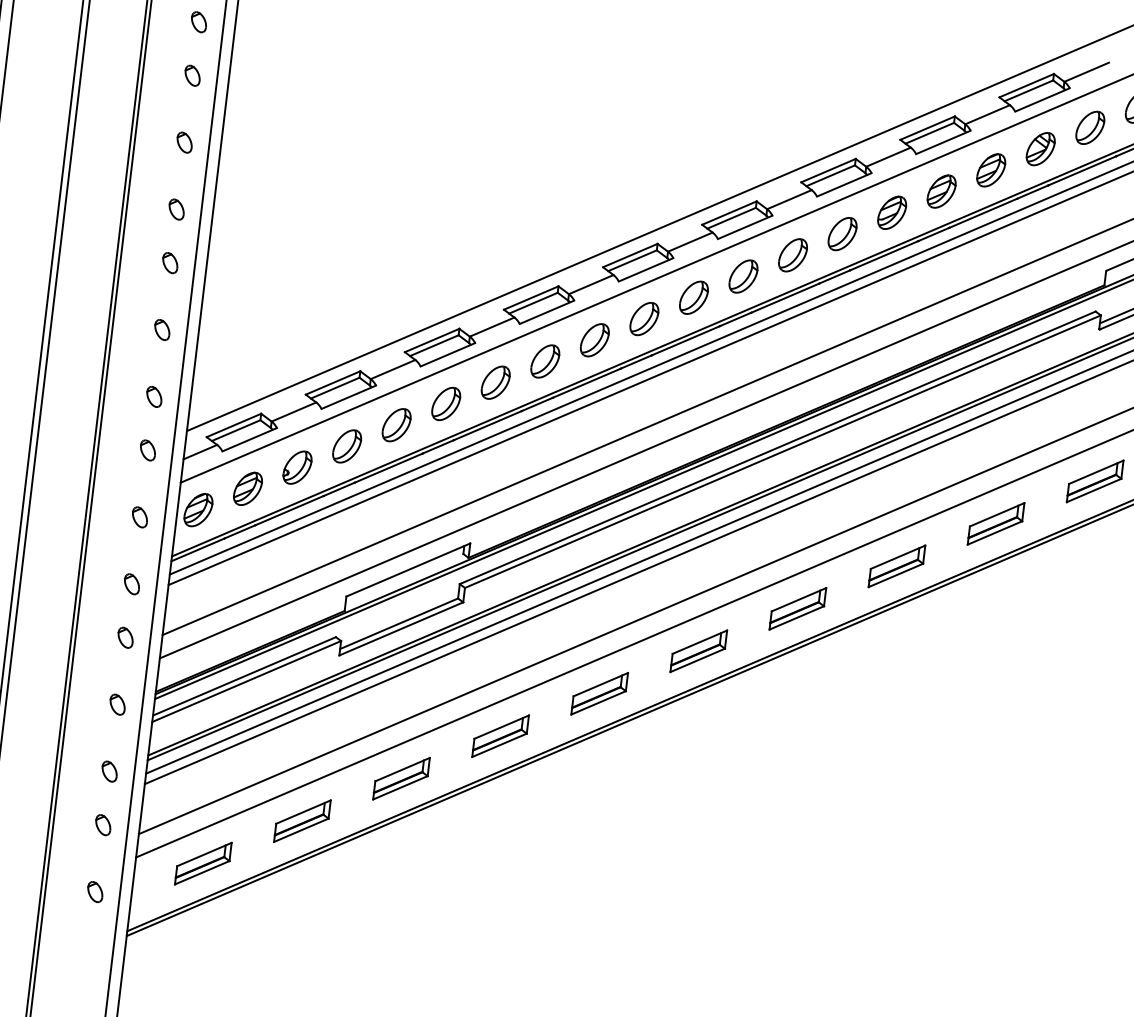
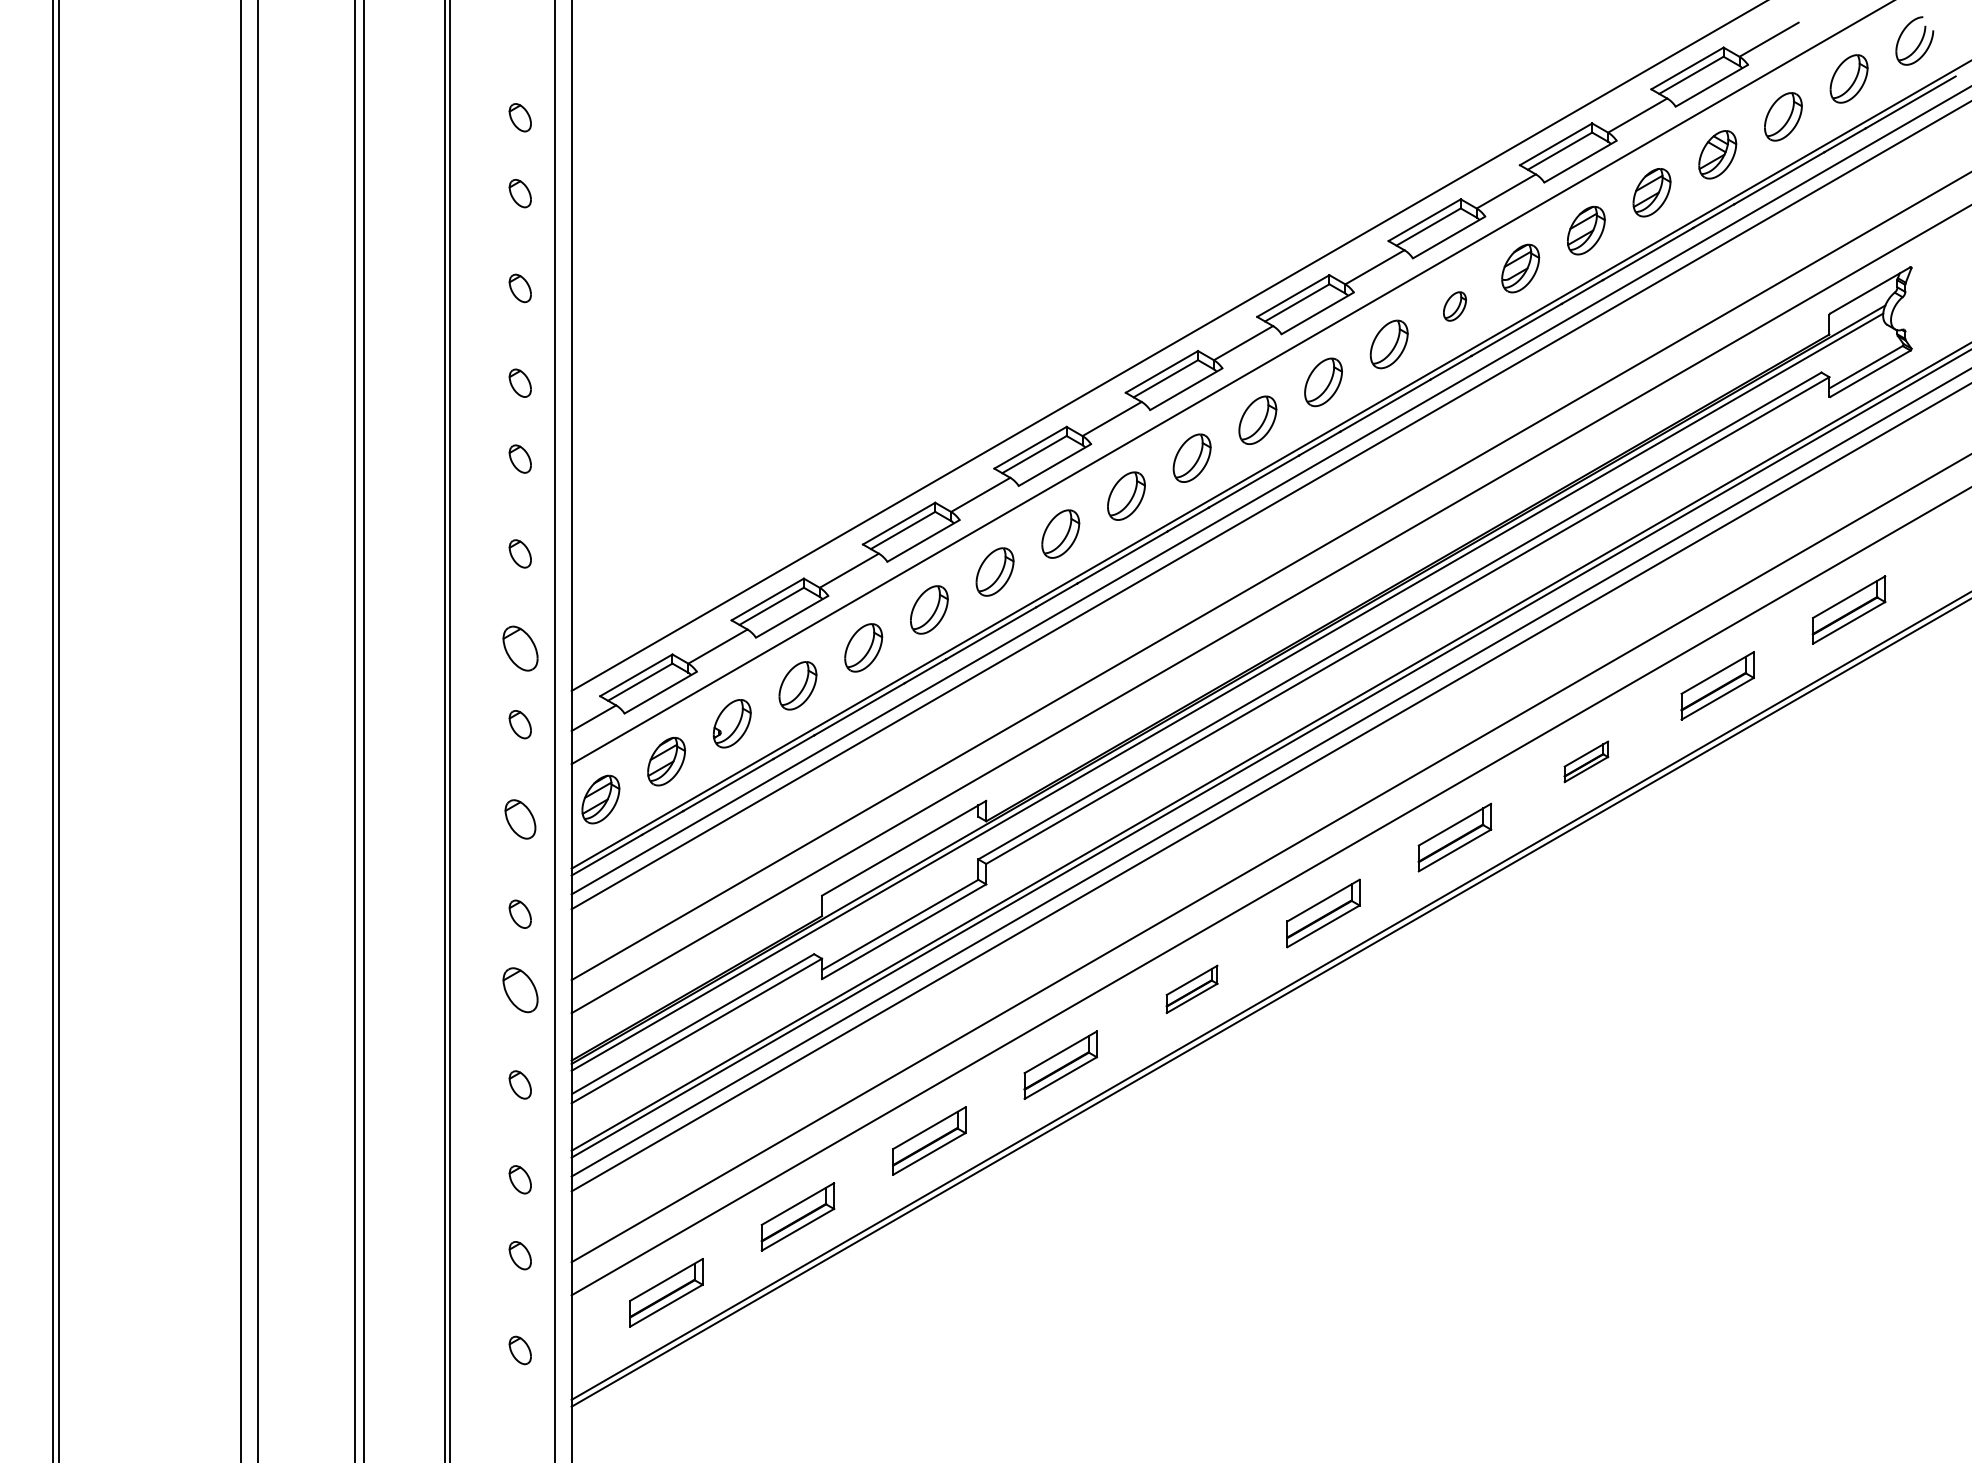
part: (842, 234) -> (1454, 306), size x0.6
part: (153, 396) -> (519, 648), size x1.6
part: (139, 517) -> (519, 819), size x1.4
part: (897, 566) -> (1586, 761), size x0.6
part: (125, 637) -> (519, 989), size x1.6
part: (599, 693) -> (1191, 989), size x0.7

